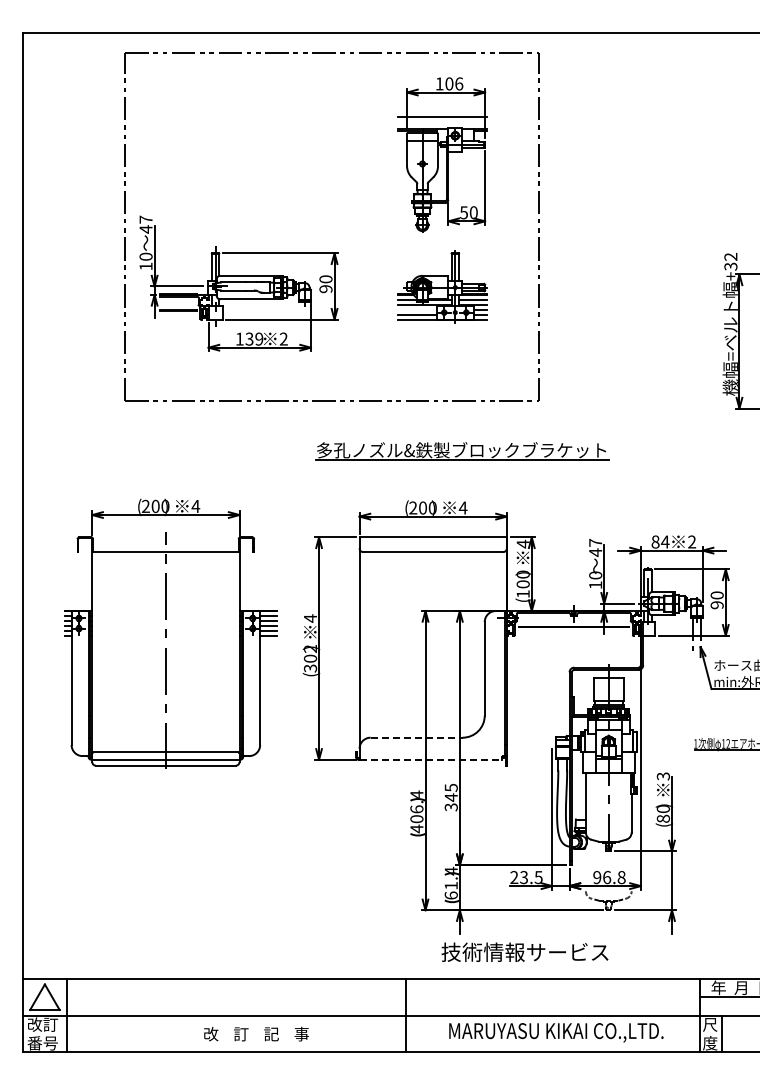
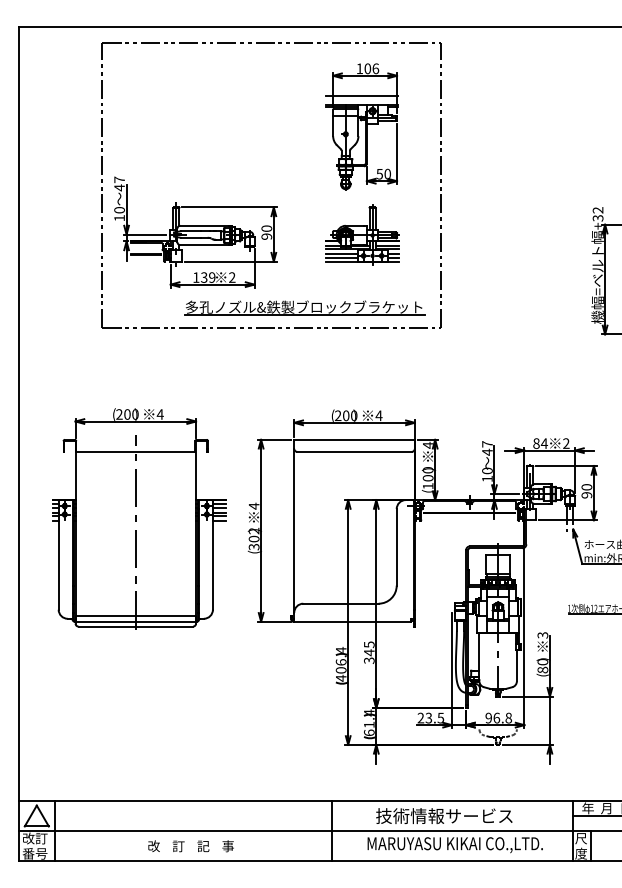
line: (417, 310) -> (341, 254), added
part: (462, 451) -> (304, 308), moved
line: (417, 737) -> (341, 603), dashed -> solid
line: (431, 759) -> (353, 621), dashed -> solid
text: (524, 951) -> (443, 815), moved
text: (256, 1033) -> (191, 845), moved

